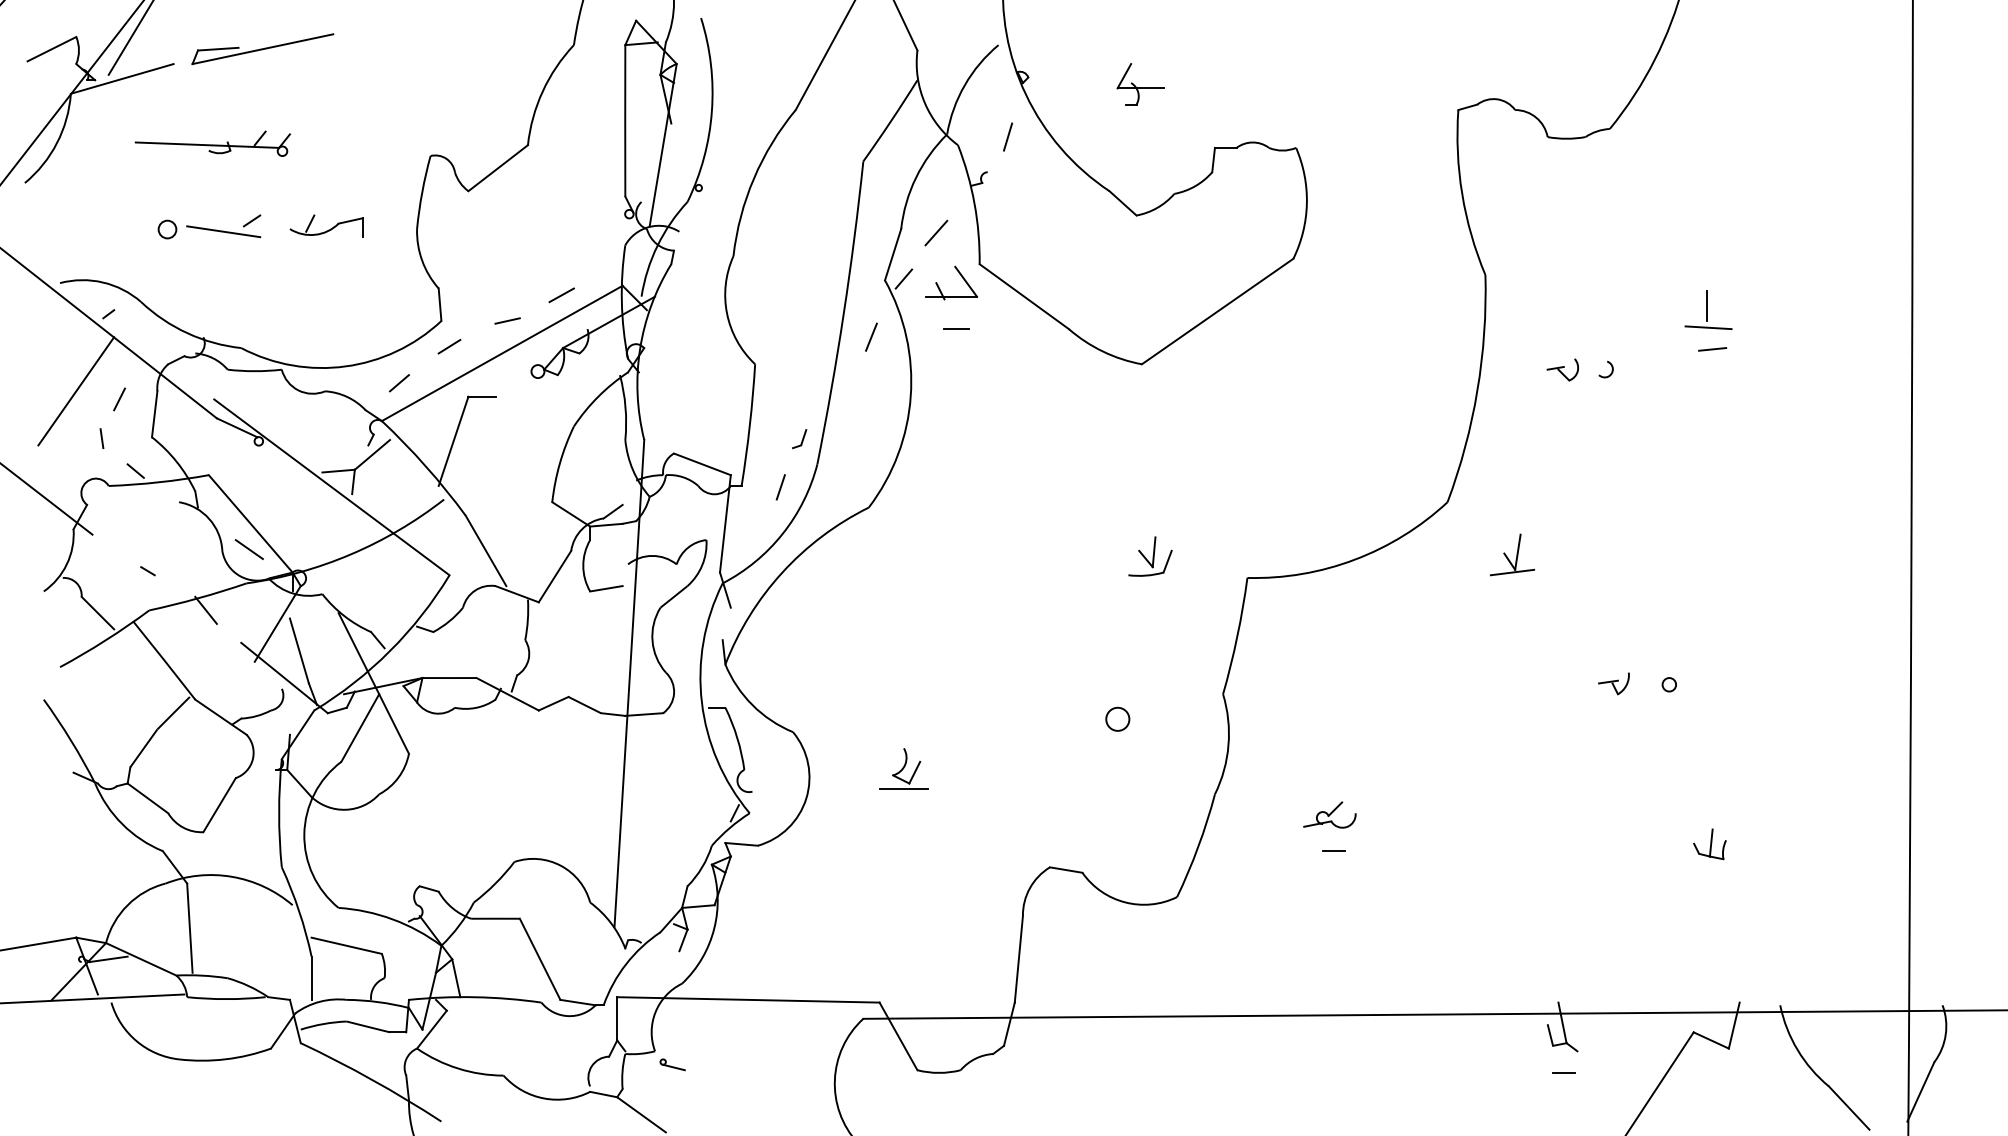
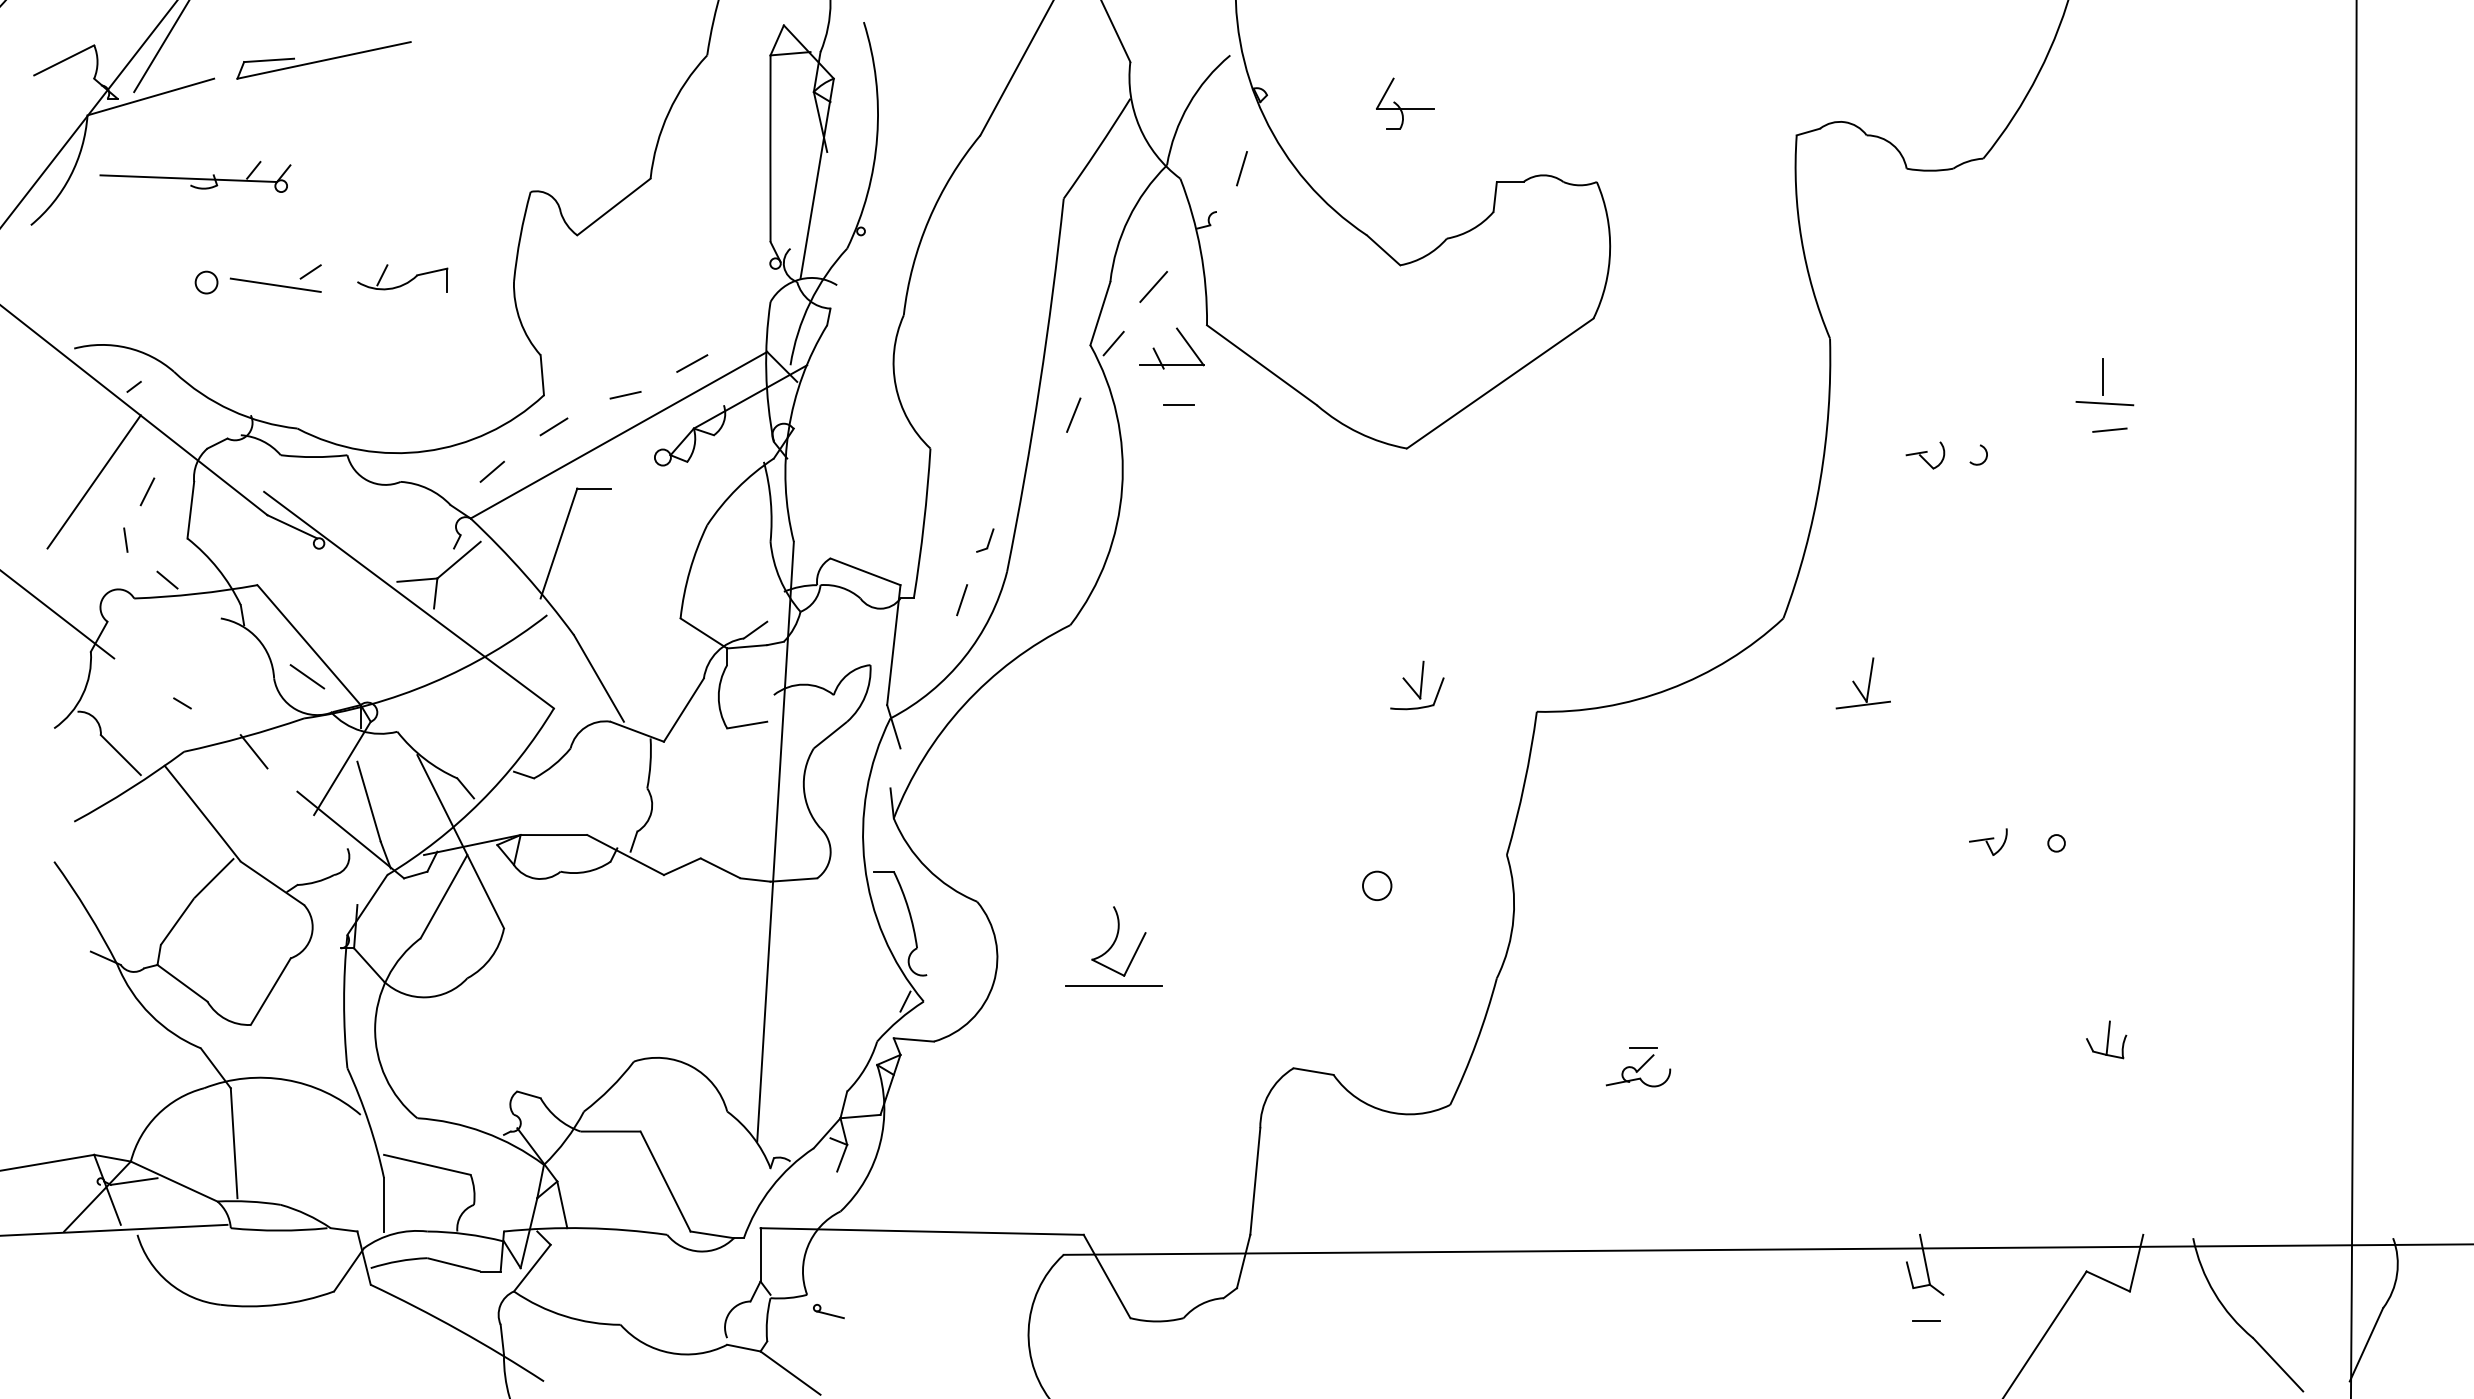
part: (212, 143) -> (195, 176), moved
part: (903, 768) -> (1113, 946), size x1.6
part: (1329, 814) -> (1638, 1070), moved

